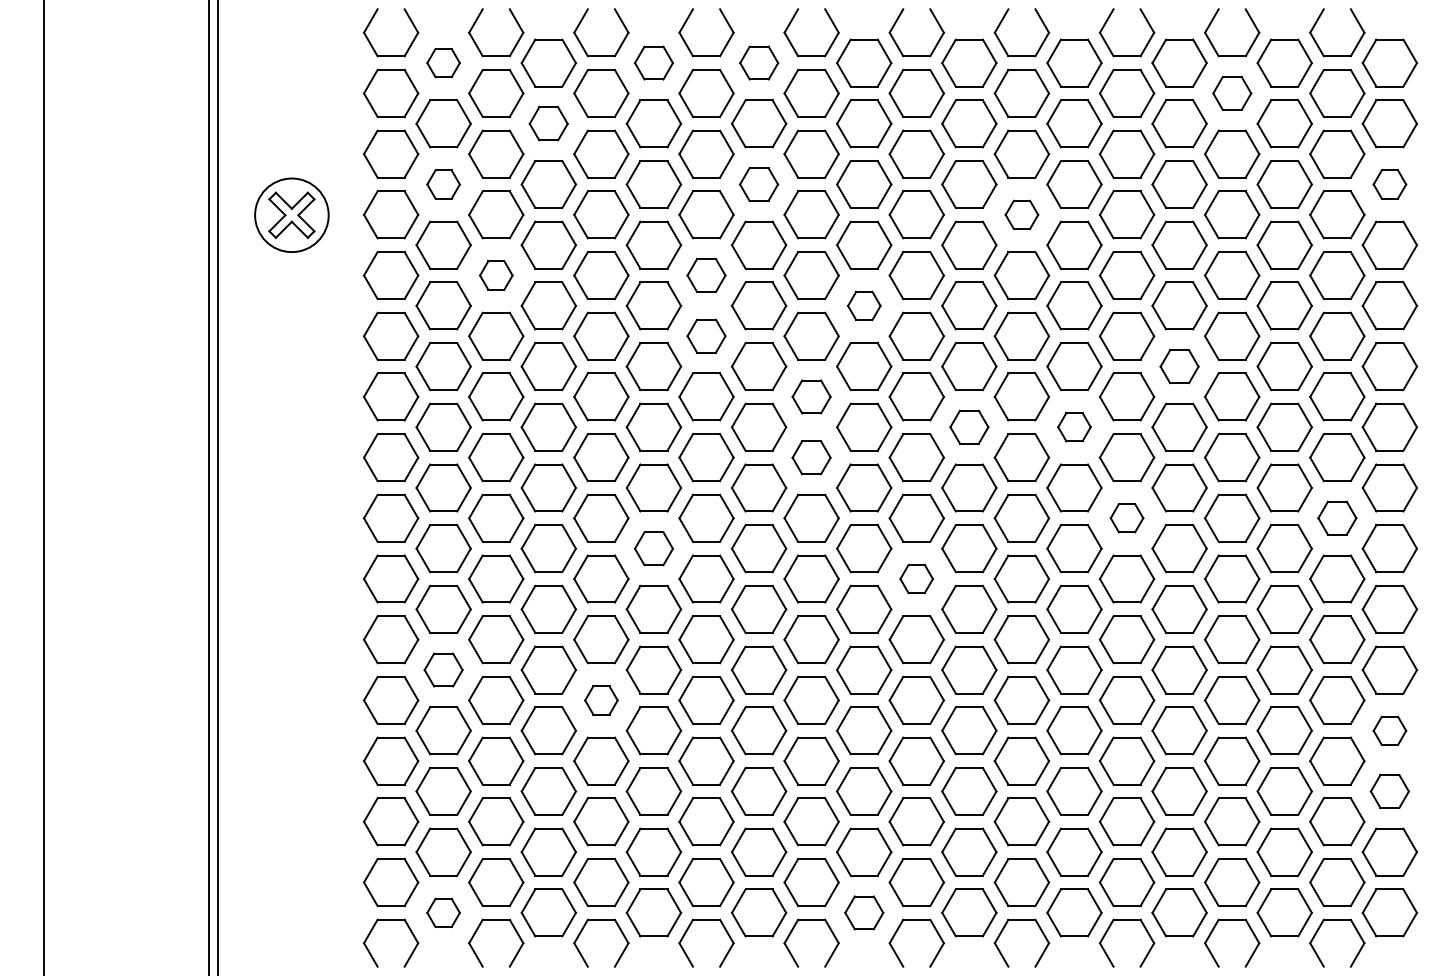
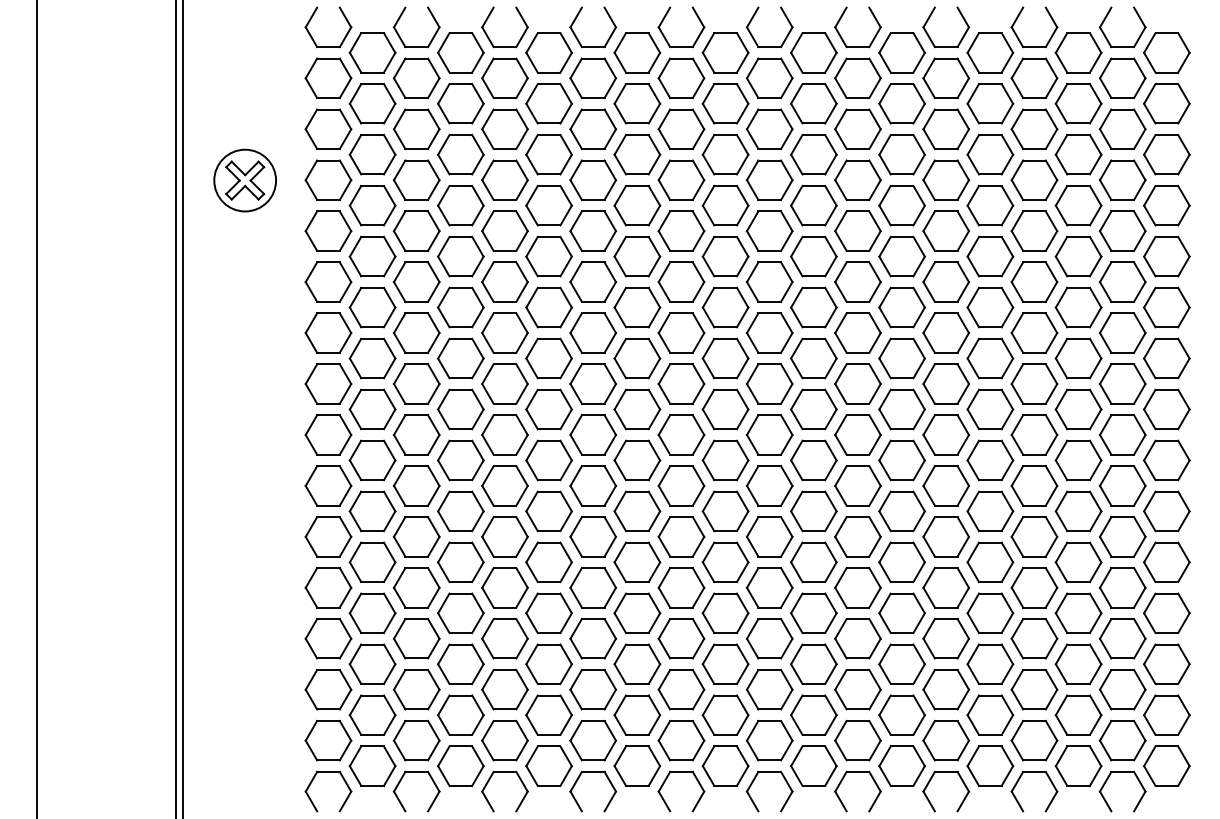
part: (443, 62) -> (372, 52), size x1.67
part: (653, 62) -> (548, 52), size x1.43
part: (759, 62) -> (637, 52), size x1.43
part: (1232, 93) -> (1034, 78), size x1.43
part: (548, 123) -> (460, 103), size x1.43
part: (443, 184) -> (372, 154), size x1.67
part: (758, 184) -> (636, 154), size x1.43
part: (1389, 184) -> (1166, 154), size x1.67
part: (1021, 214) -> (857, 179), size x1.67
part: (496, 275) -> (416, 231), size x1.67
part: (706, 275) -> (593, 231), size x1.43
part: (864, 305) -> (725, 256), size x1.67
part: (706, 335) -> (593, 281), size x1.43
part: (1179, 366) -> (990, 307), size x1.43
part: (811, 396) -> (681, 332), size x1.43
part: (969, 426) -> (813, 357), size x1.43
part: (1074, 426) -> (902, 357), size x1.67
part: (811, 457) -> (681, 383), size x1.43
part: (1126, 517) -> (945, 434), size x1.67
part: (1337, 517) -> (1122, 434), size x1.43
part: (653, 548) -> (548, 460), size x1.43
part: (916, 578) -> (769, 485), size x1.67
part: (443, 669) -> (372, 561), size x1.43
part: (601, 700) -> (505, 587), size x1.67
part: (1389, 730) -> (1166, 613), size x1.67
part: (1389, 791) -> (1166, 664), size x1.43
part: (443, 912) -> (372, 765), size x1.67
part: (864, 912) -> (725, 765), size x1.43

